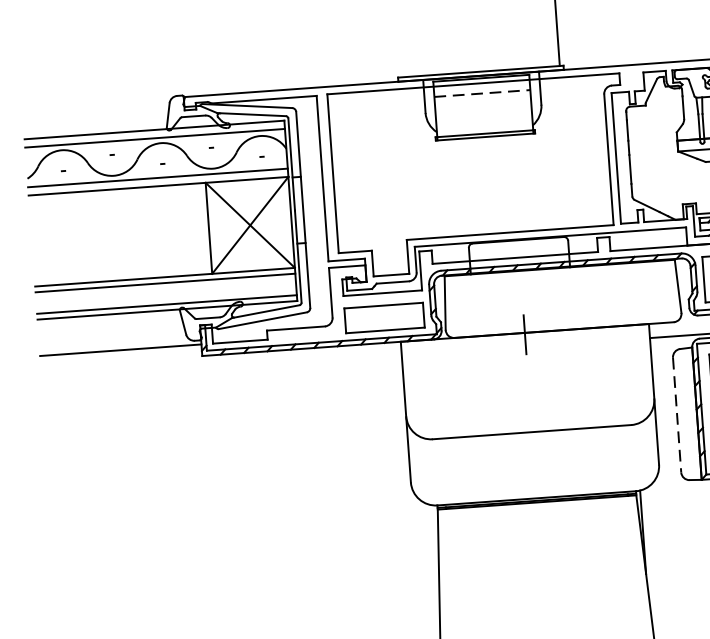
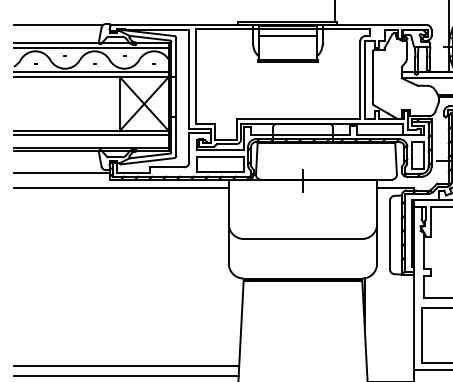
line: (481, 93) -> (287, 35), dashed -> solid
line: (97, 102) -> (58, 24), added
line: (220, 369) -> (120, 188), added
line: (676, 415) -> (389, 235), dashed -> solid

